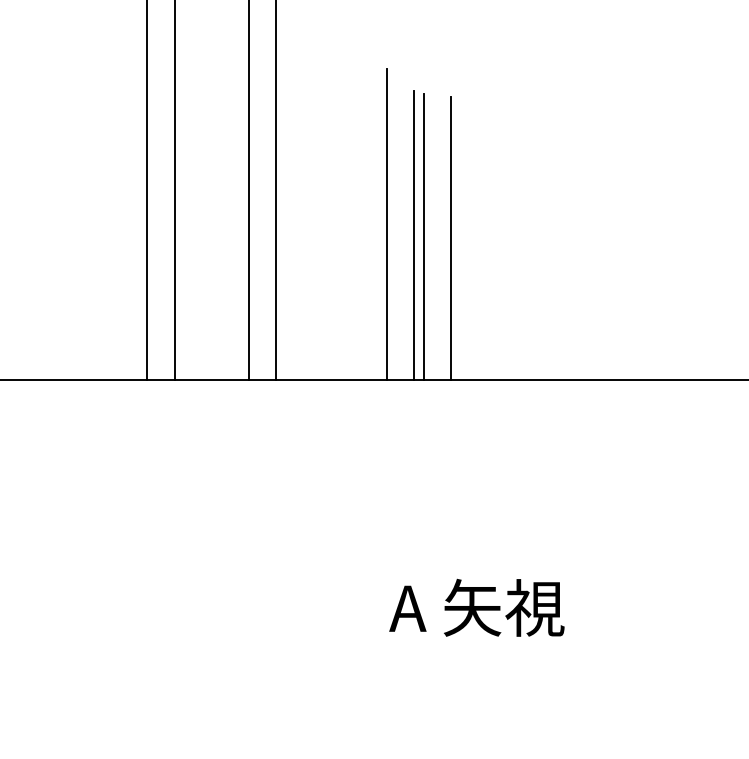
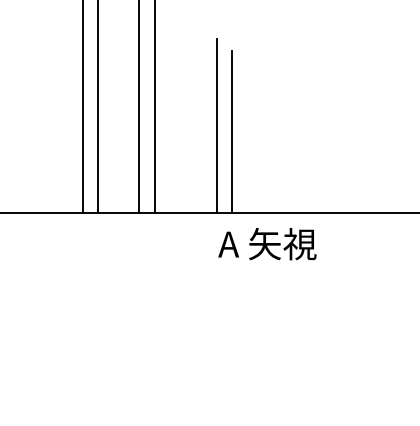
line: (423, 237) -> (237, 133), removed
line: (450, 237) -> (252, 133), removed
text: (477, 606) -> (267, 243), moved

